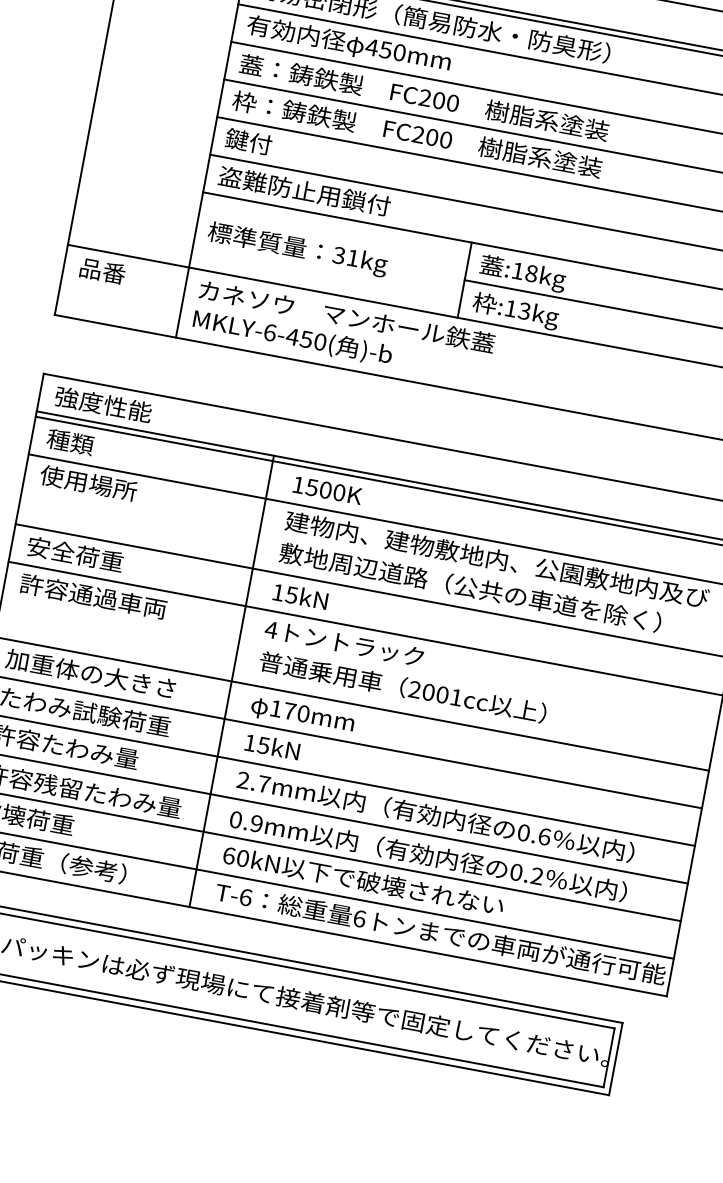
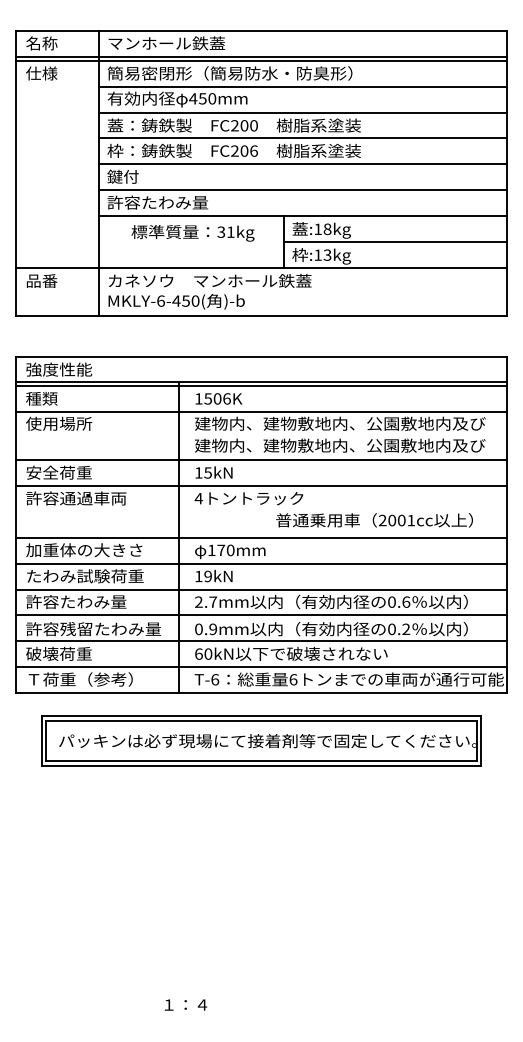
text: (445, 138) -> (253, 150), FC200 -> FC206
text: (304, 190) -> (166, 202), 盗難防止用鎖付 -> 許容たわみ量
text: (296, 249) -> (192, 233), moved
text: (338, 491) -> (226, 398), 1500K -> 1506K
text: (491, 591) -> (340, 445), 敷地周辺道路（公共の車道を除く） -> 建物内、建物敷地内、公園敷地内及び
text: (402, 687) -> (374, 520), moved
text: (262, 745) -> (207, 576), 15kN -> 19kN

